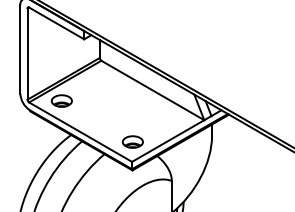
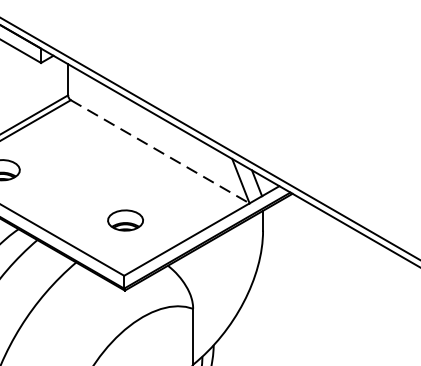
line: (153, 90) -> (161, 151), solid -> dashed
part: (132, 141) -> (124, 219), moved

